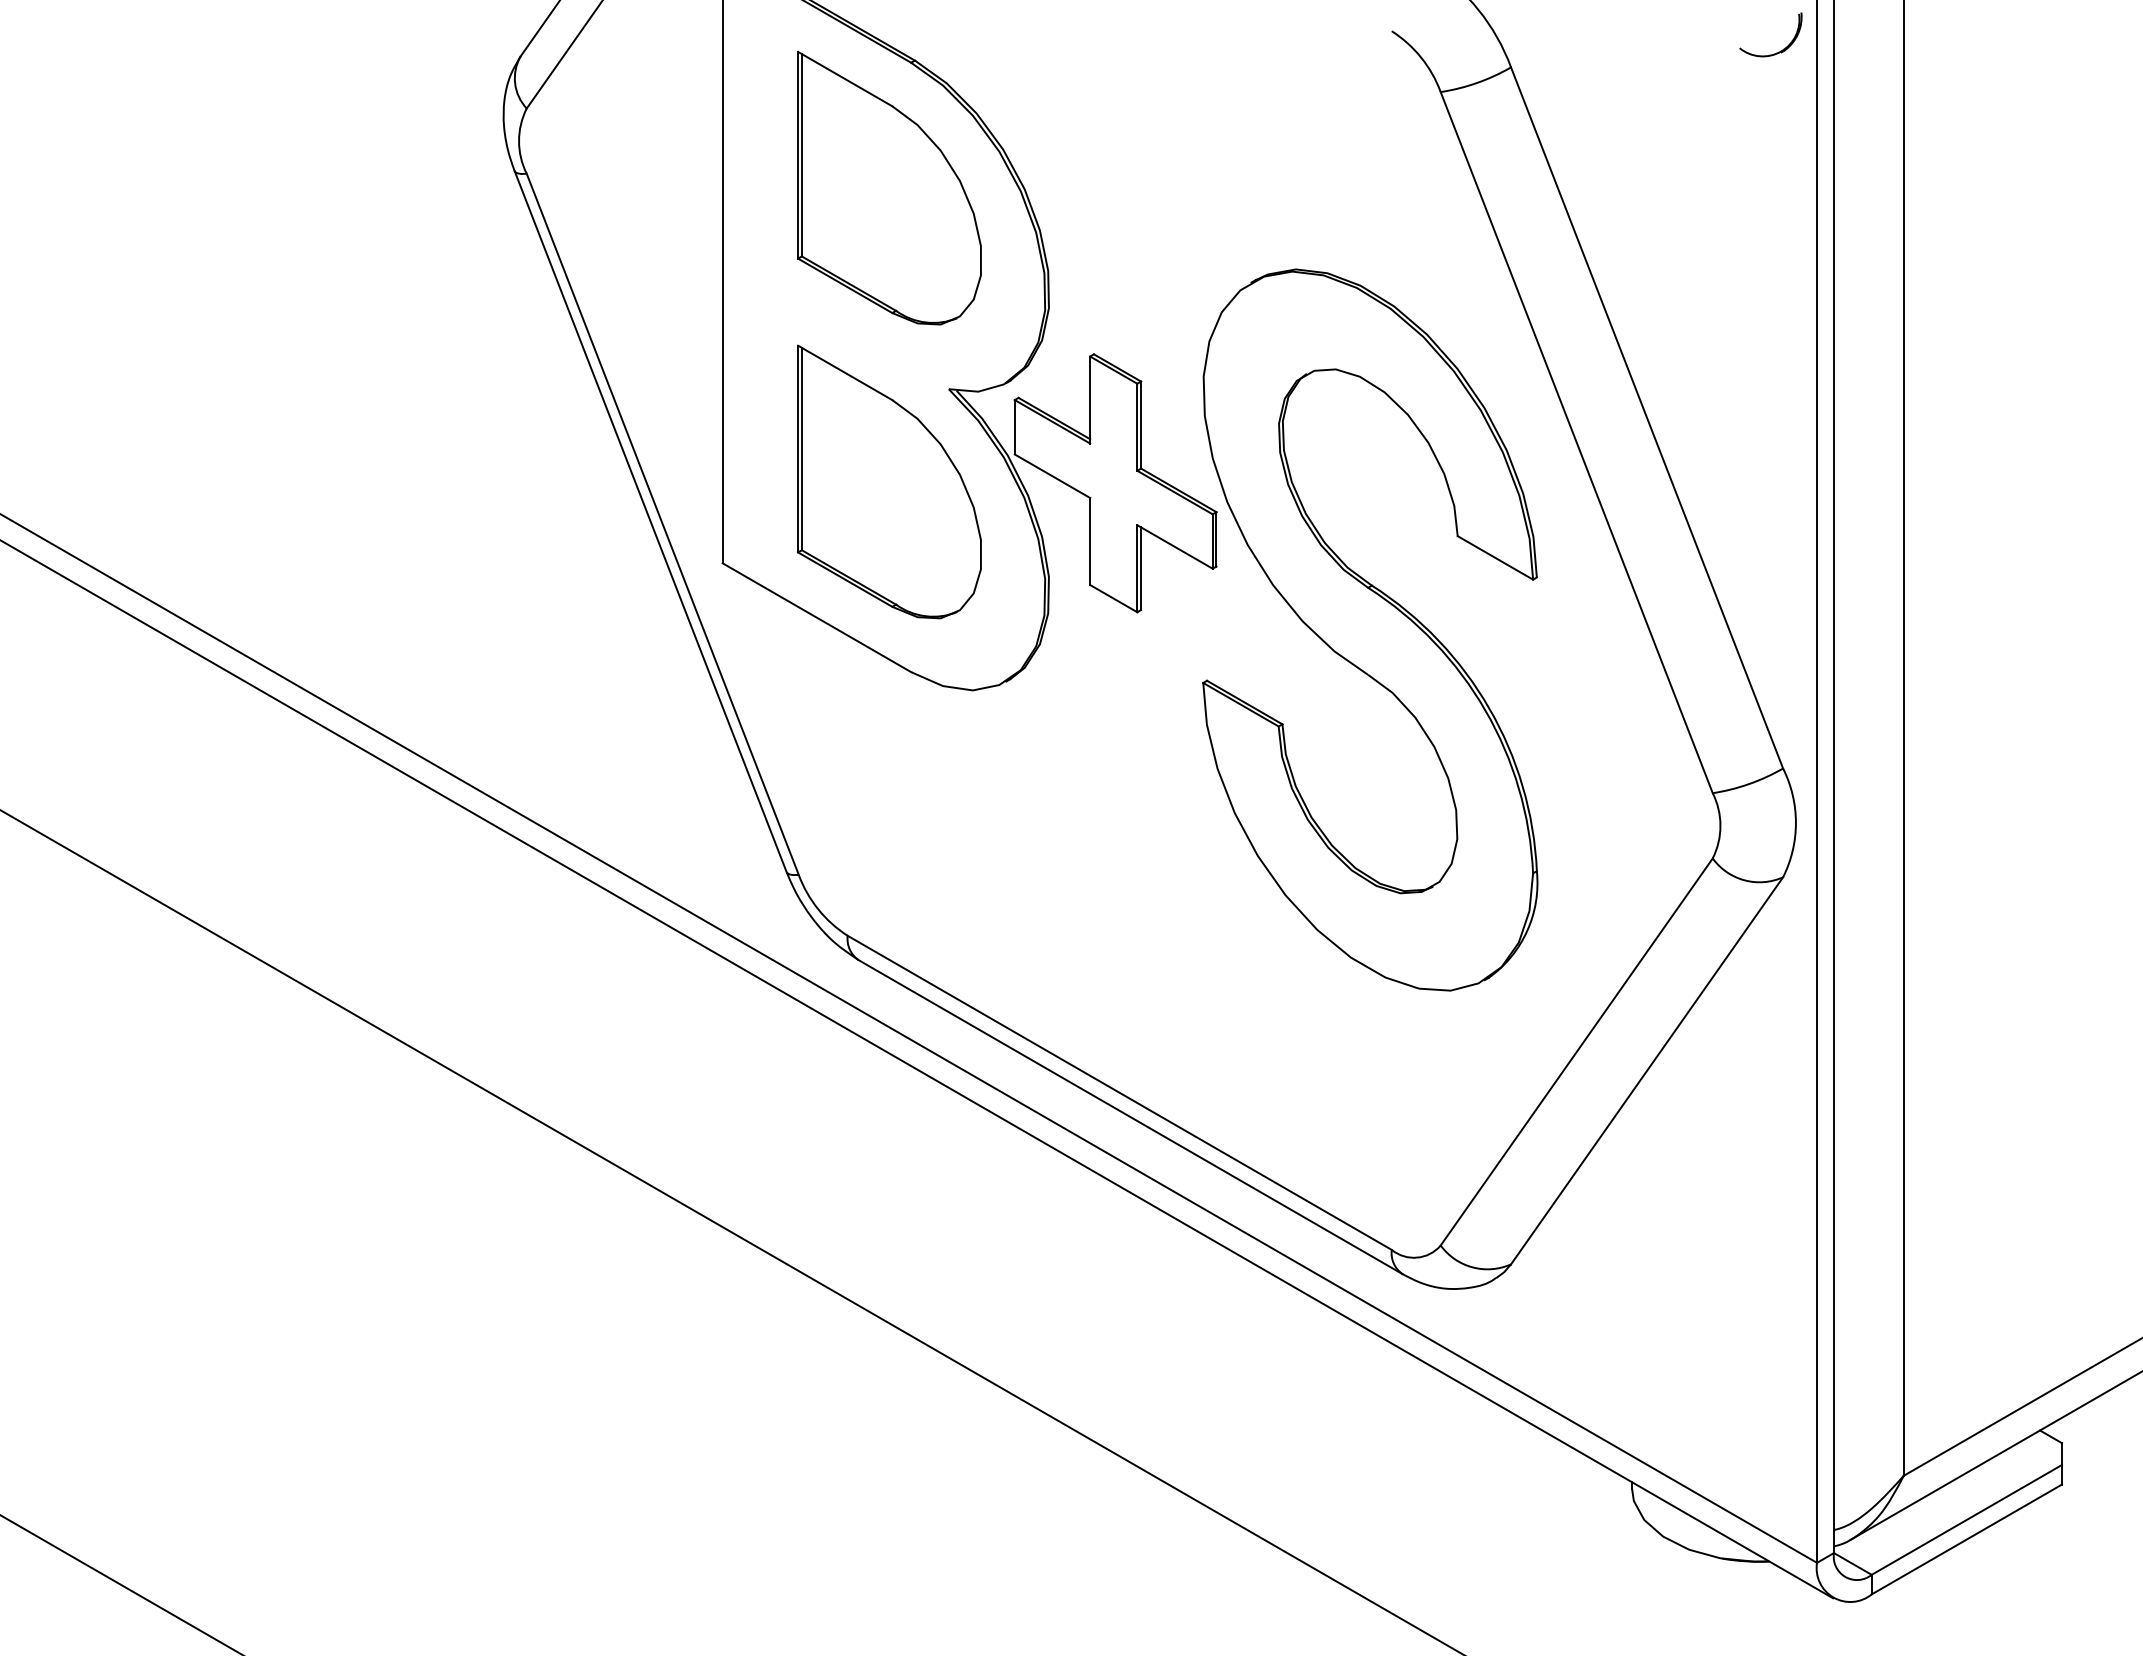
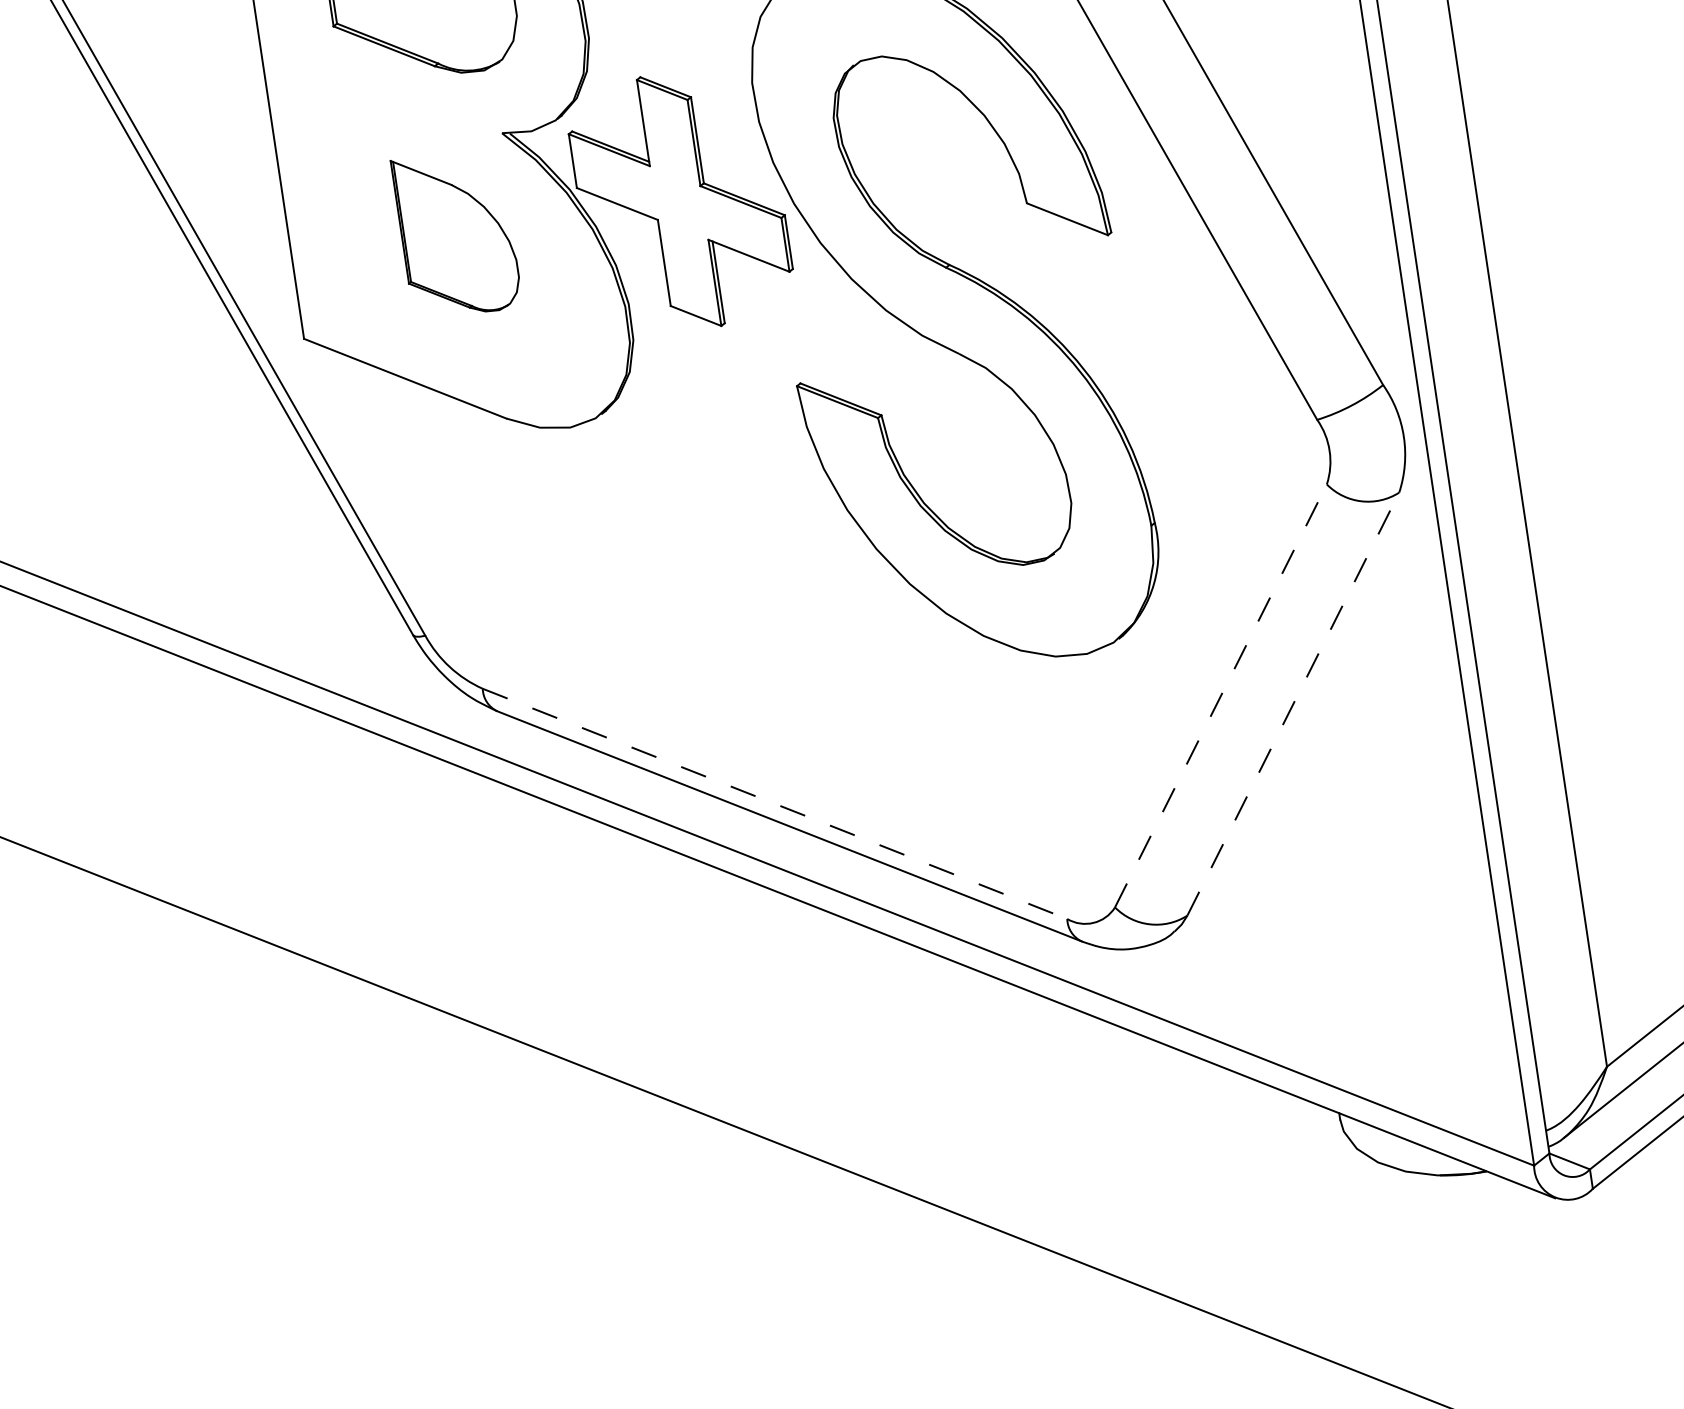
part: (889, 481) -> (456, 233), size x0.6
line: (1576, 1051) -> (1220, 695), solid -> dashed
line: (1647, 1070) -> (1293, 703), solid -> dashed
line: (1120, 1093) -> (775, 804), solid -> dashed

